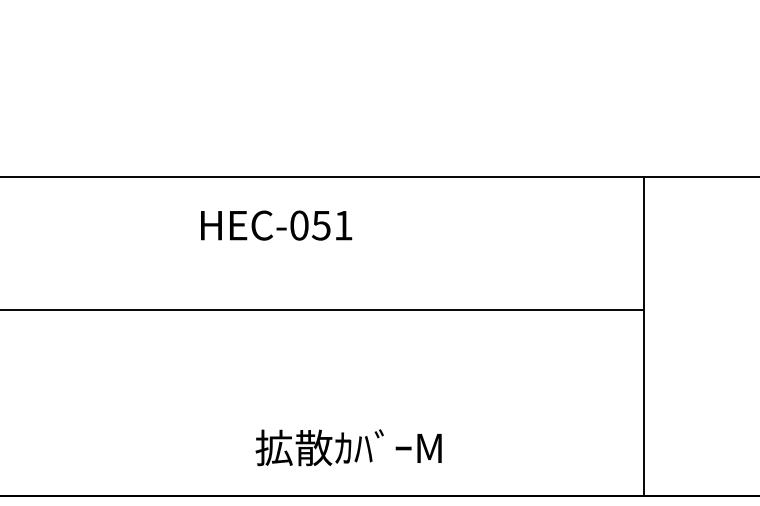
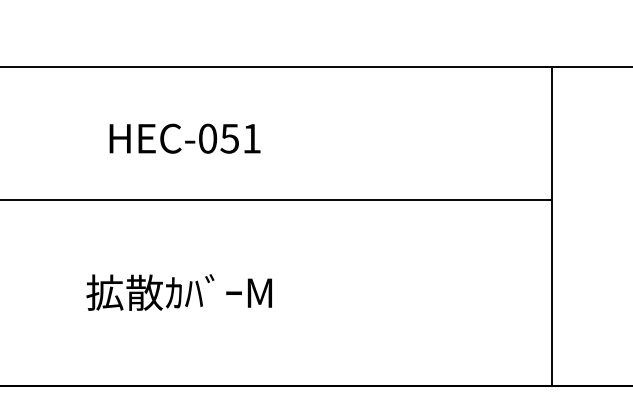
text: (276, 225) -> (185, 138), moved
text: (348, 447) -> (179, 292), moved

